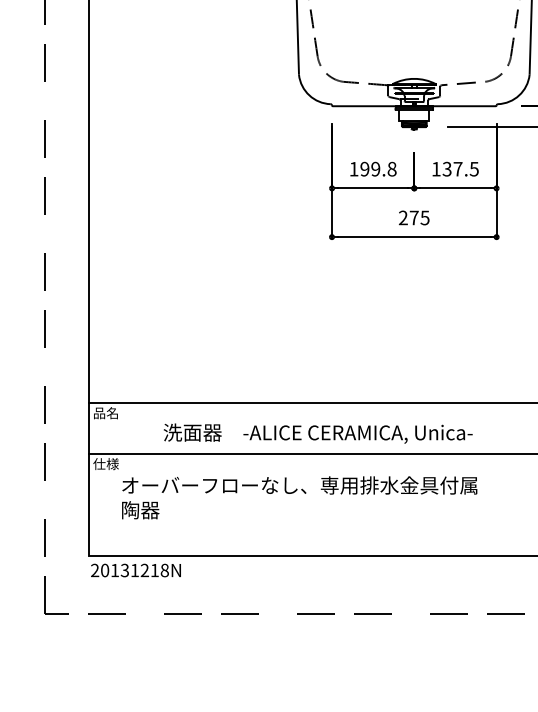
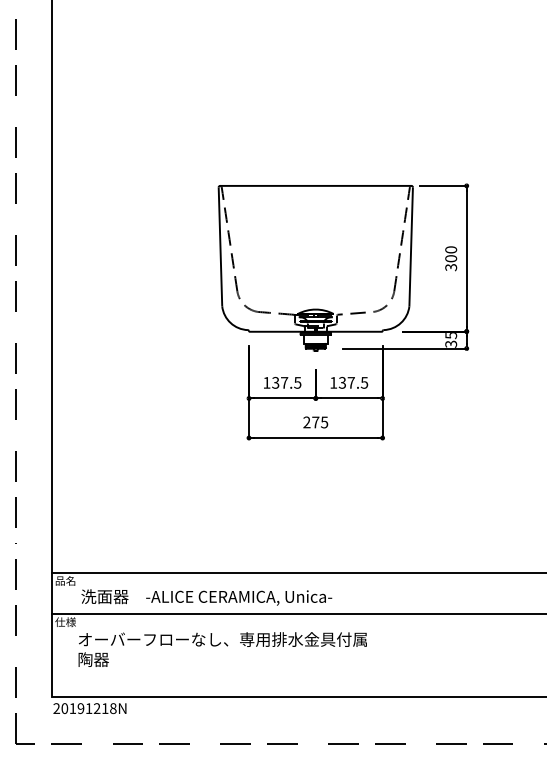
text: (378, 168) -> (286, 382), 199.8 -> 137.5
text: (317, 433) -> (206, 597), moved
text: (124, 570) -> (80, 708), 20131218N -> 20191218N

